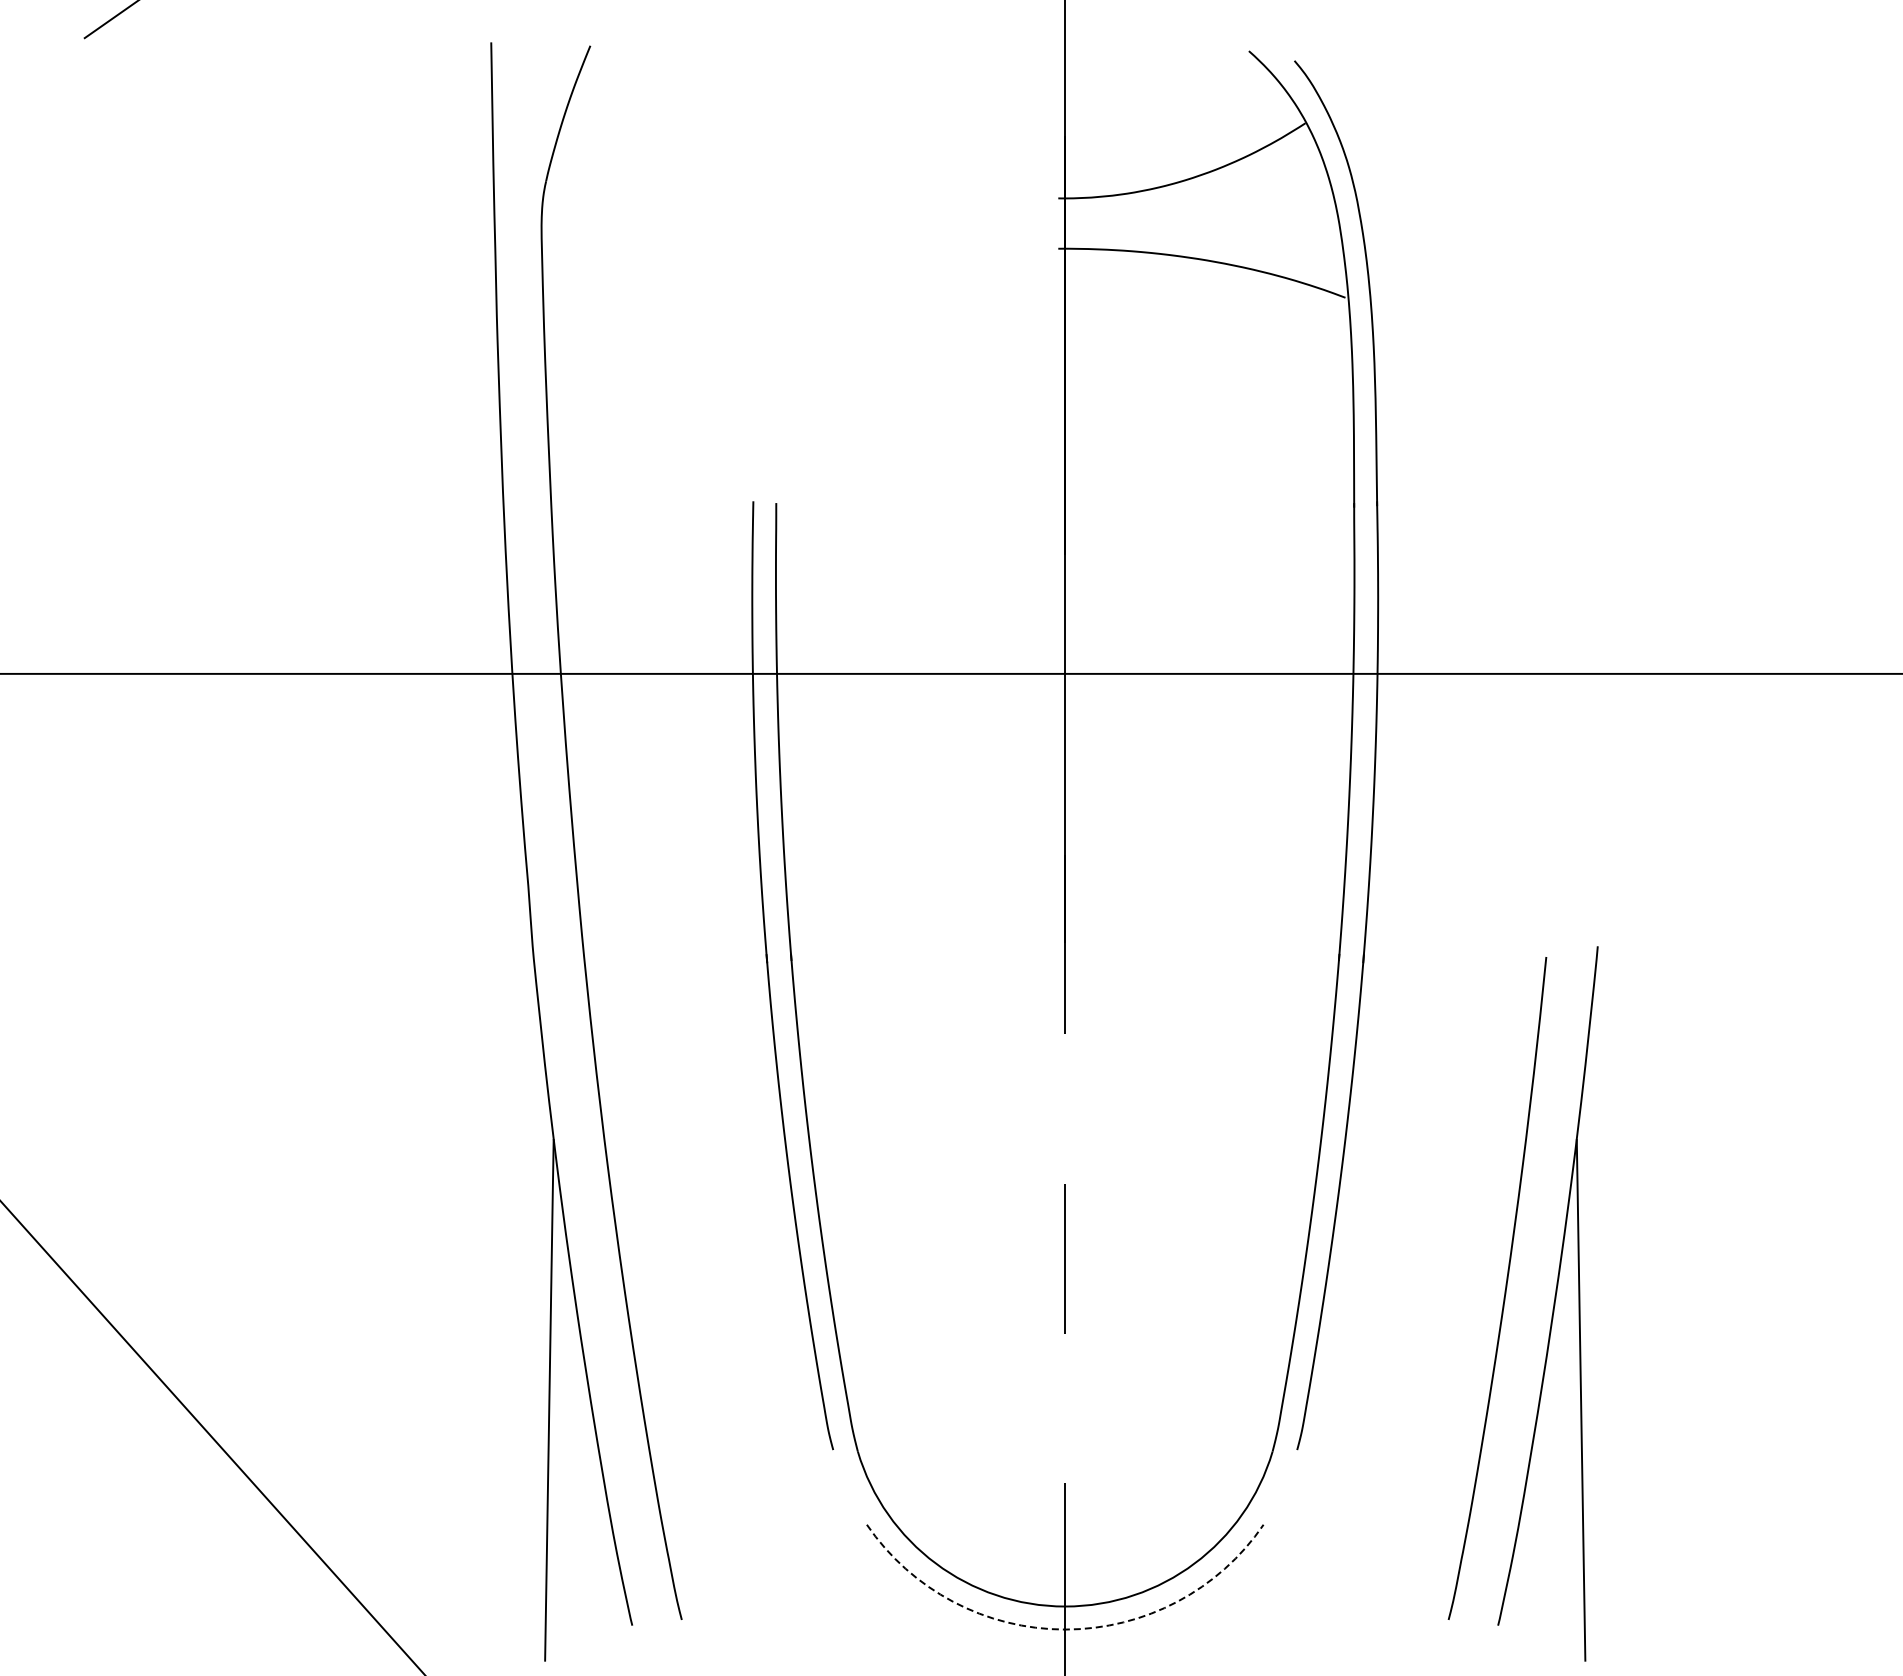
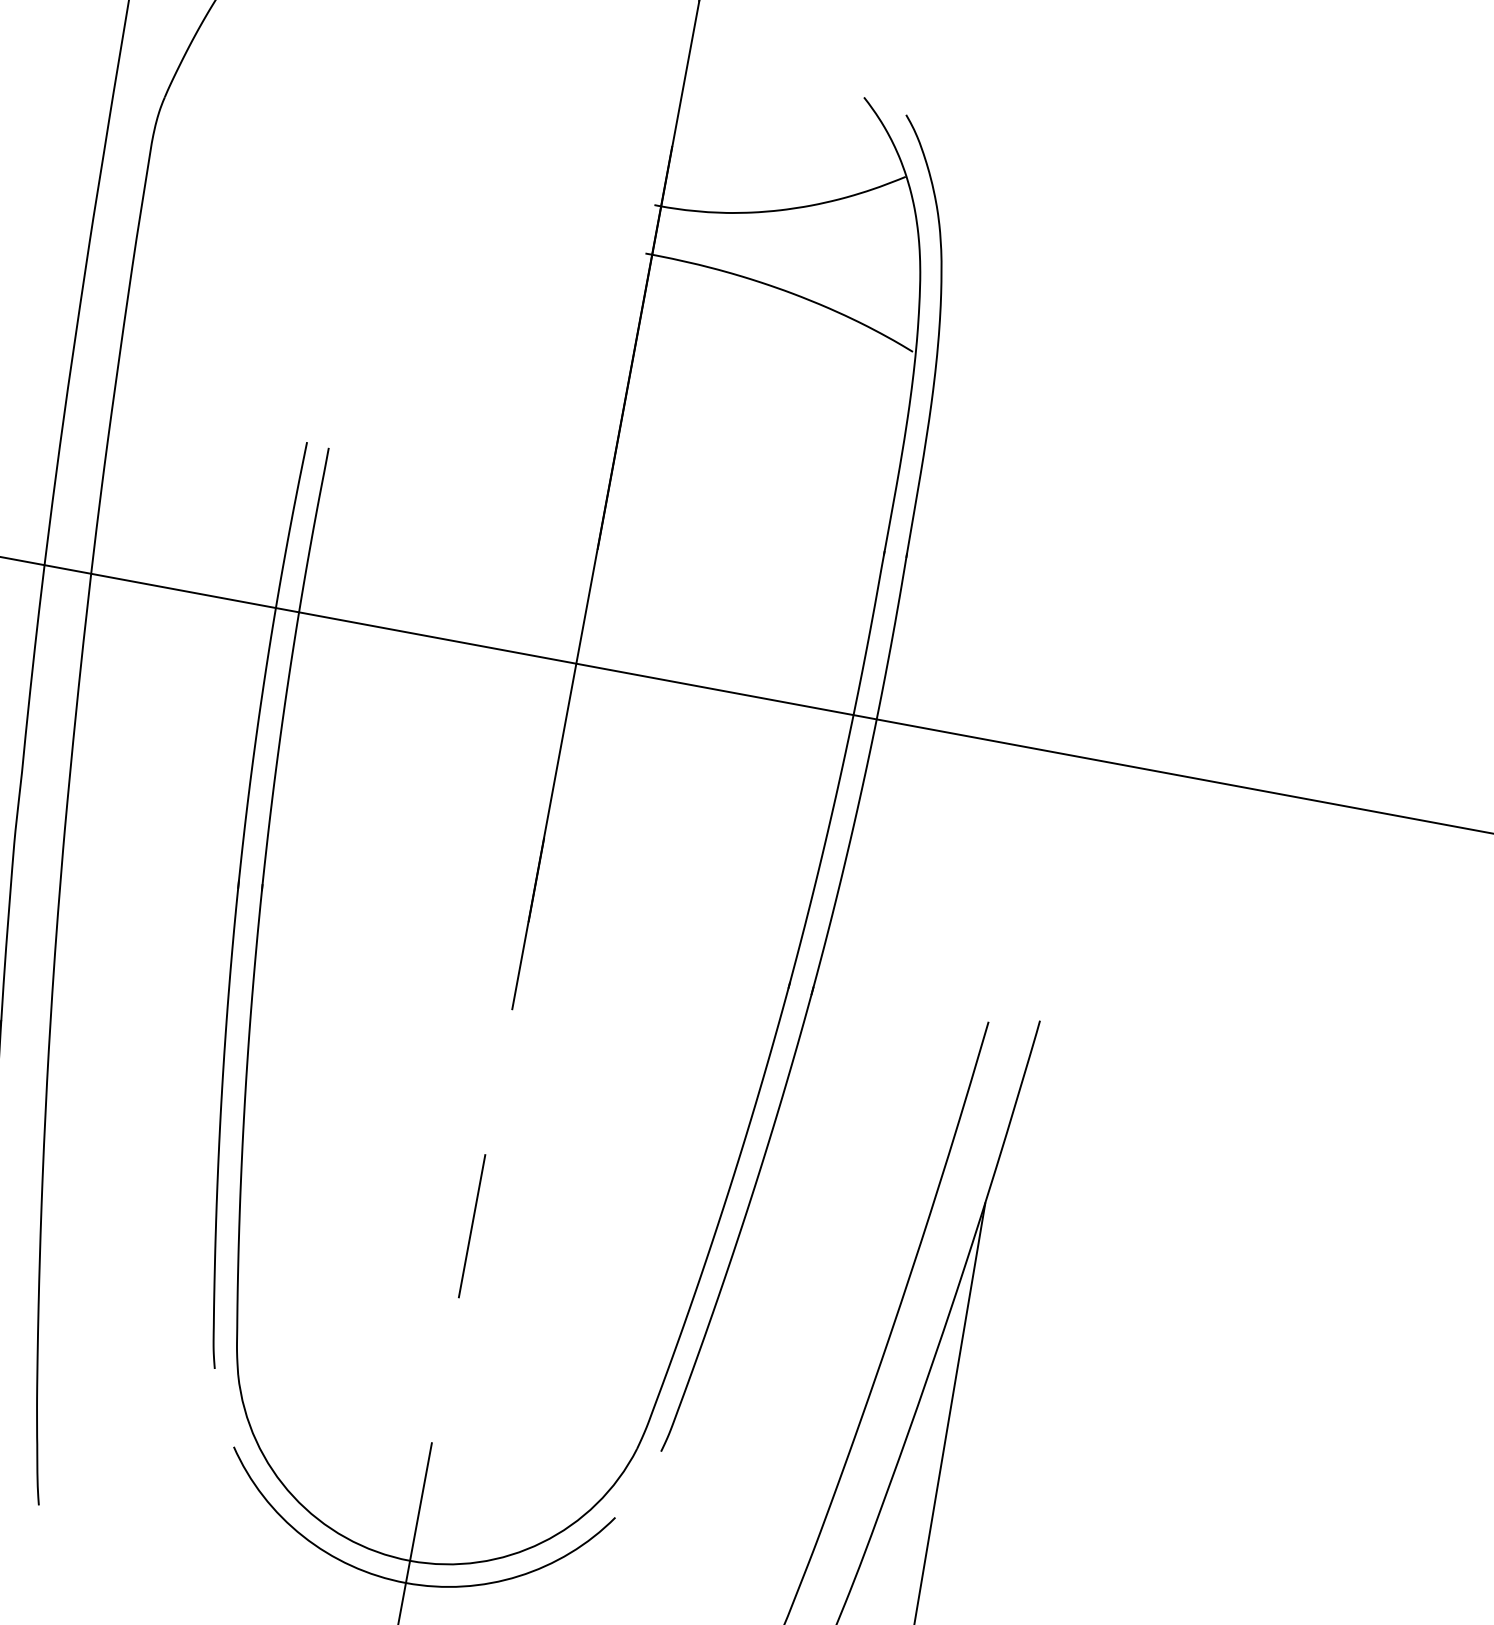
arc: (1065, 1629) -> (406, 1582), dashed -> solid

